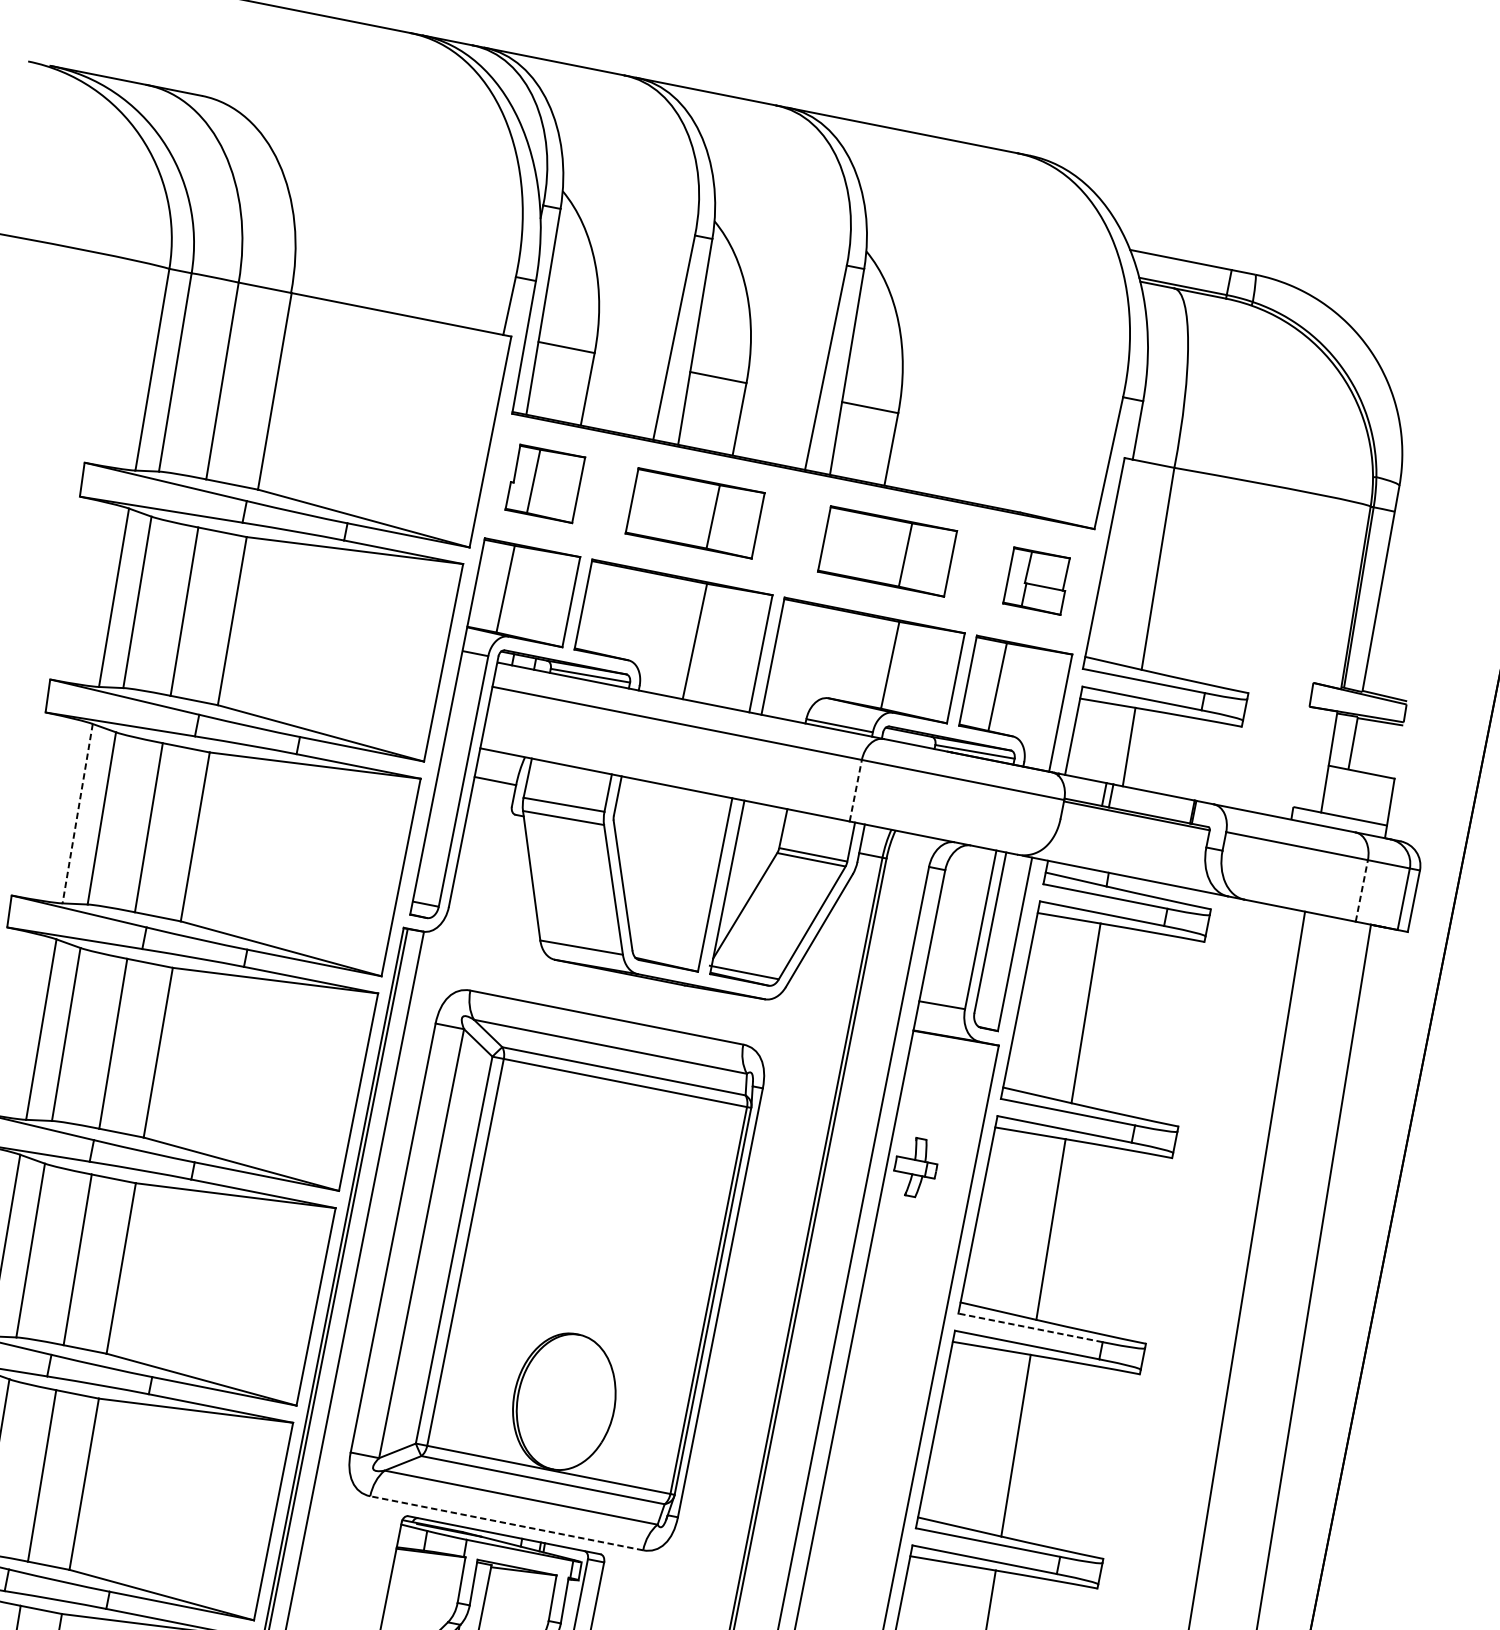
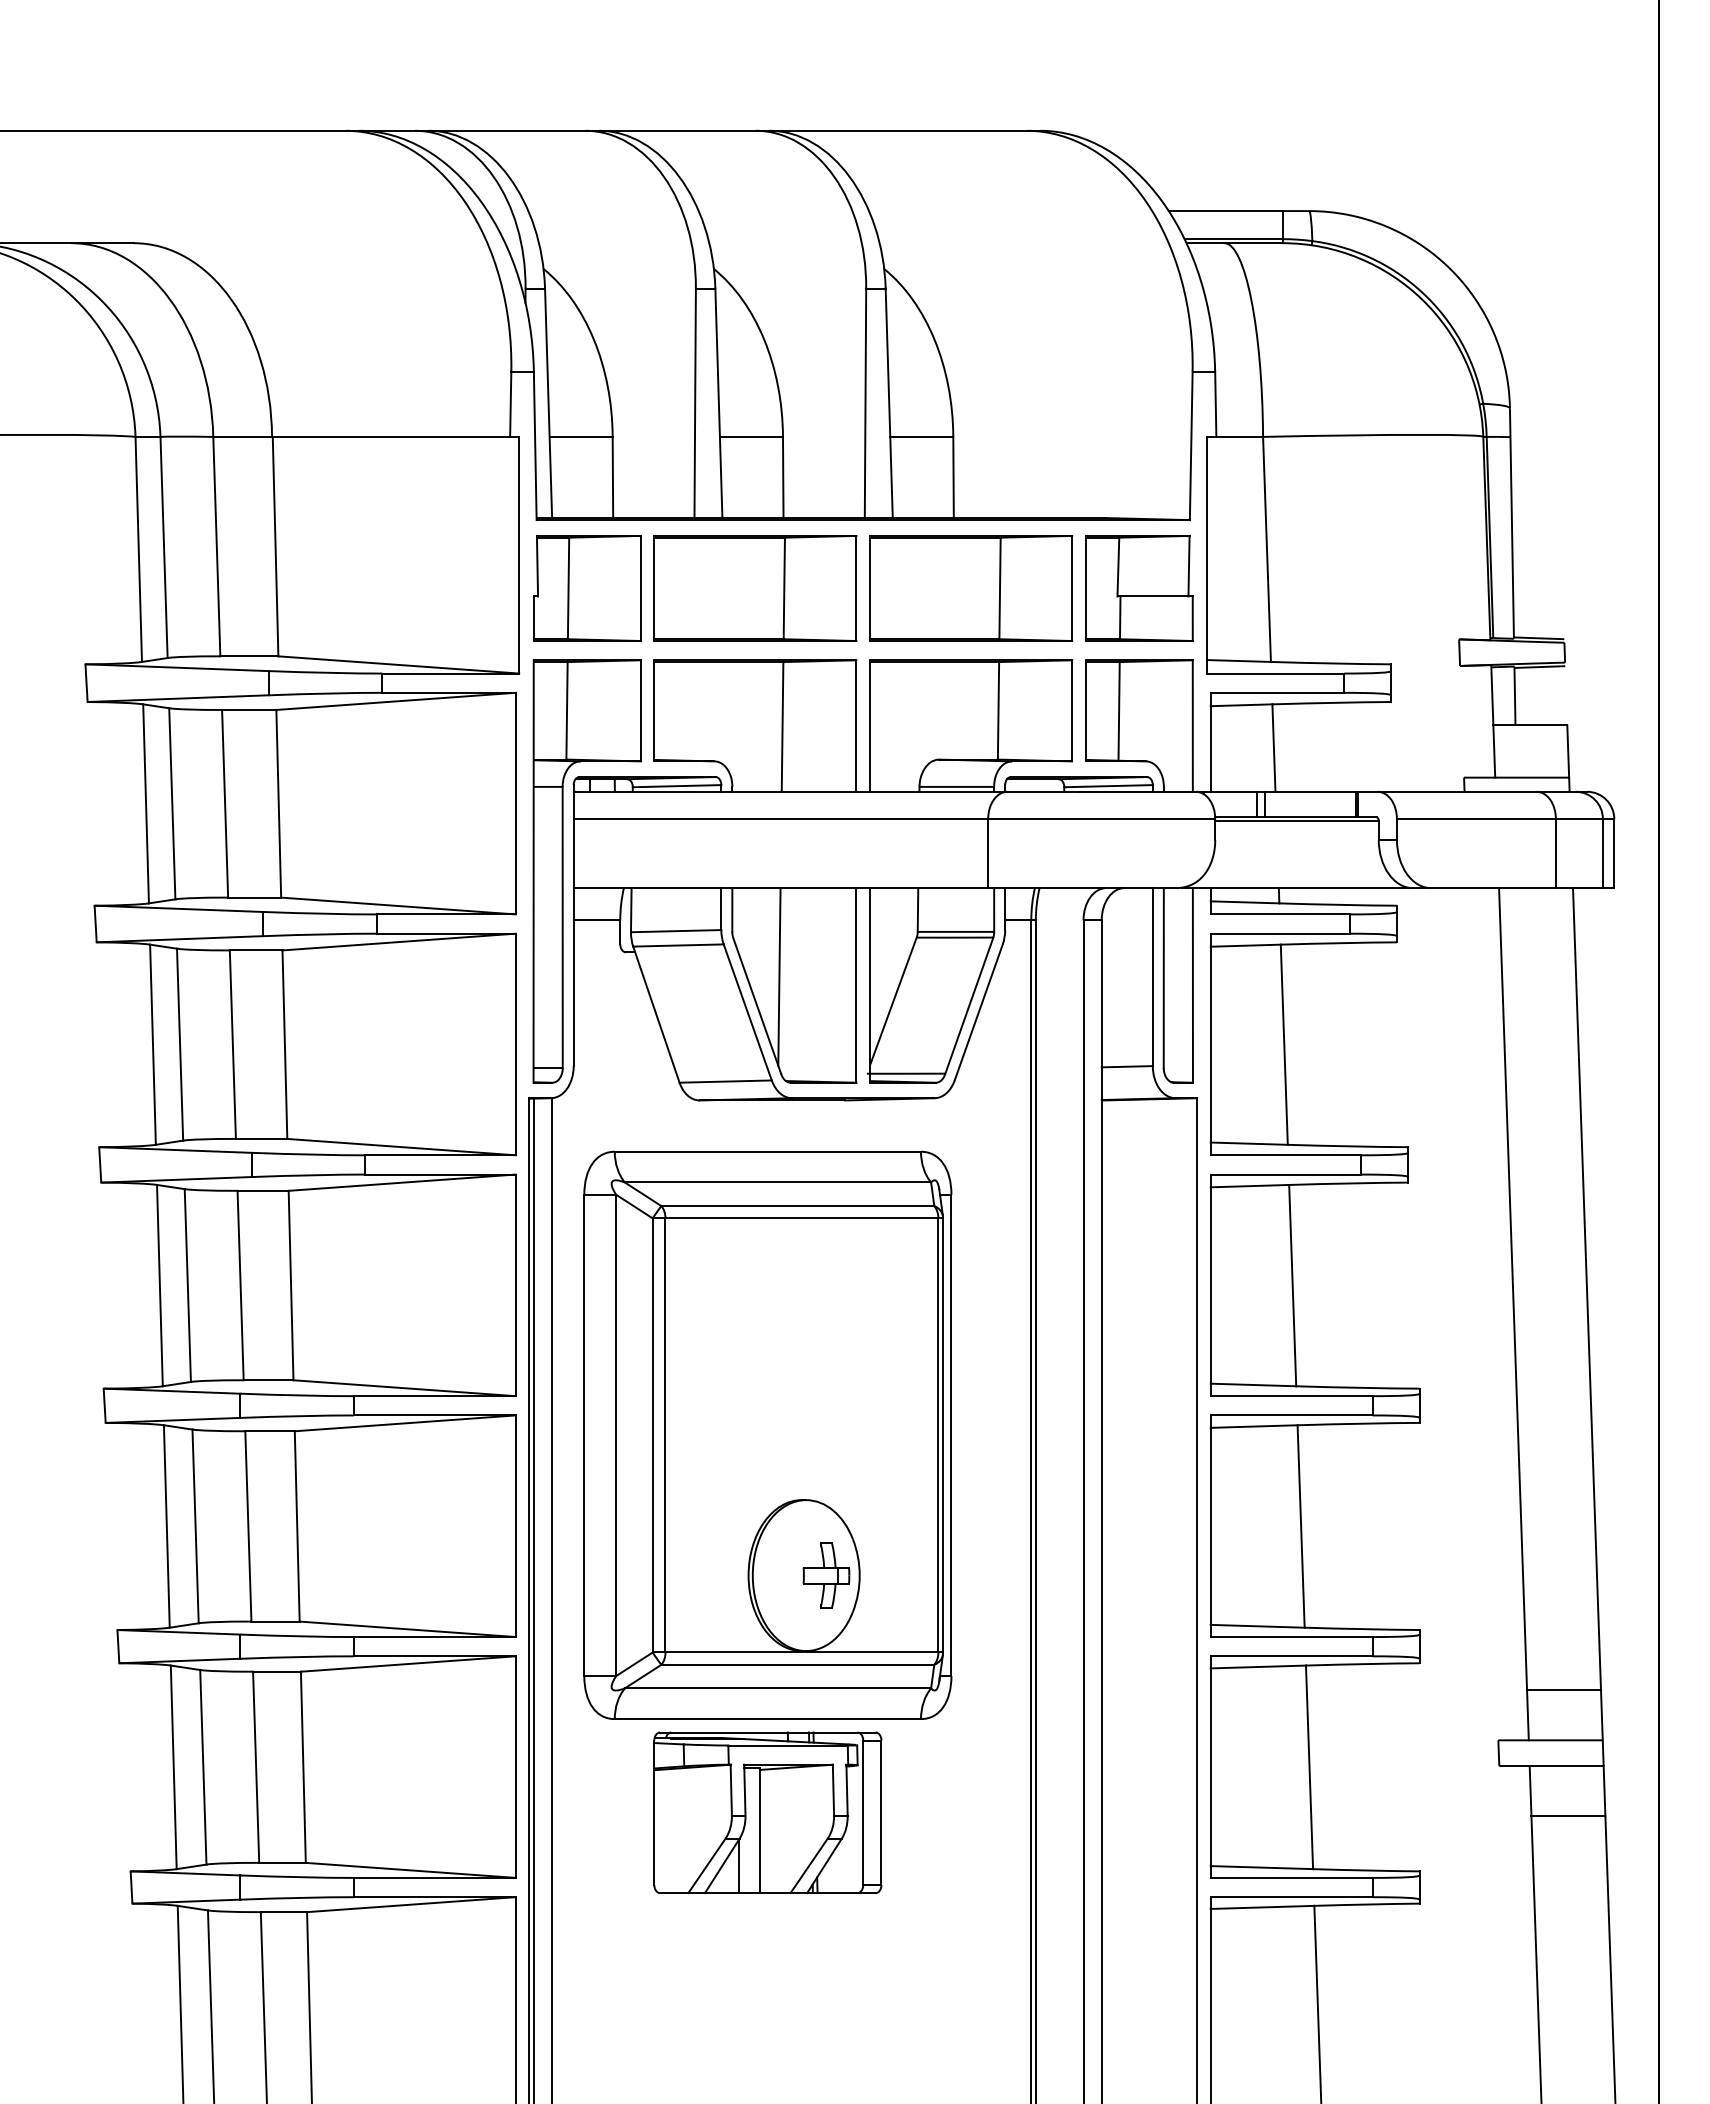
part: (545, 483) -> (587, 588), size x1.43
part: (695, 513) -> (755, 588), size x1.43
part: (887, 551) -> (971, 588), size x1.43
part: (1037, 581) -> (1139, 588), size x1.67
line: (856, 790) -> (988, 853), dashed -> solid
line: (78, 814) -> (153, 1045), dashed -> solid
line: (648, 863) -> (779, 976), added
line: (1361, 890) -> (1555, 853), dashed -> solid
part: (915, 1167) -> (826, 1575), moved
line: (1030, 1328) -> (1291, 1396), dashed -> solid
line: (506, 1523) -> (767, 1719), dashed -> solid

